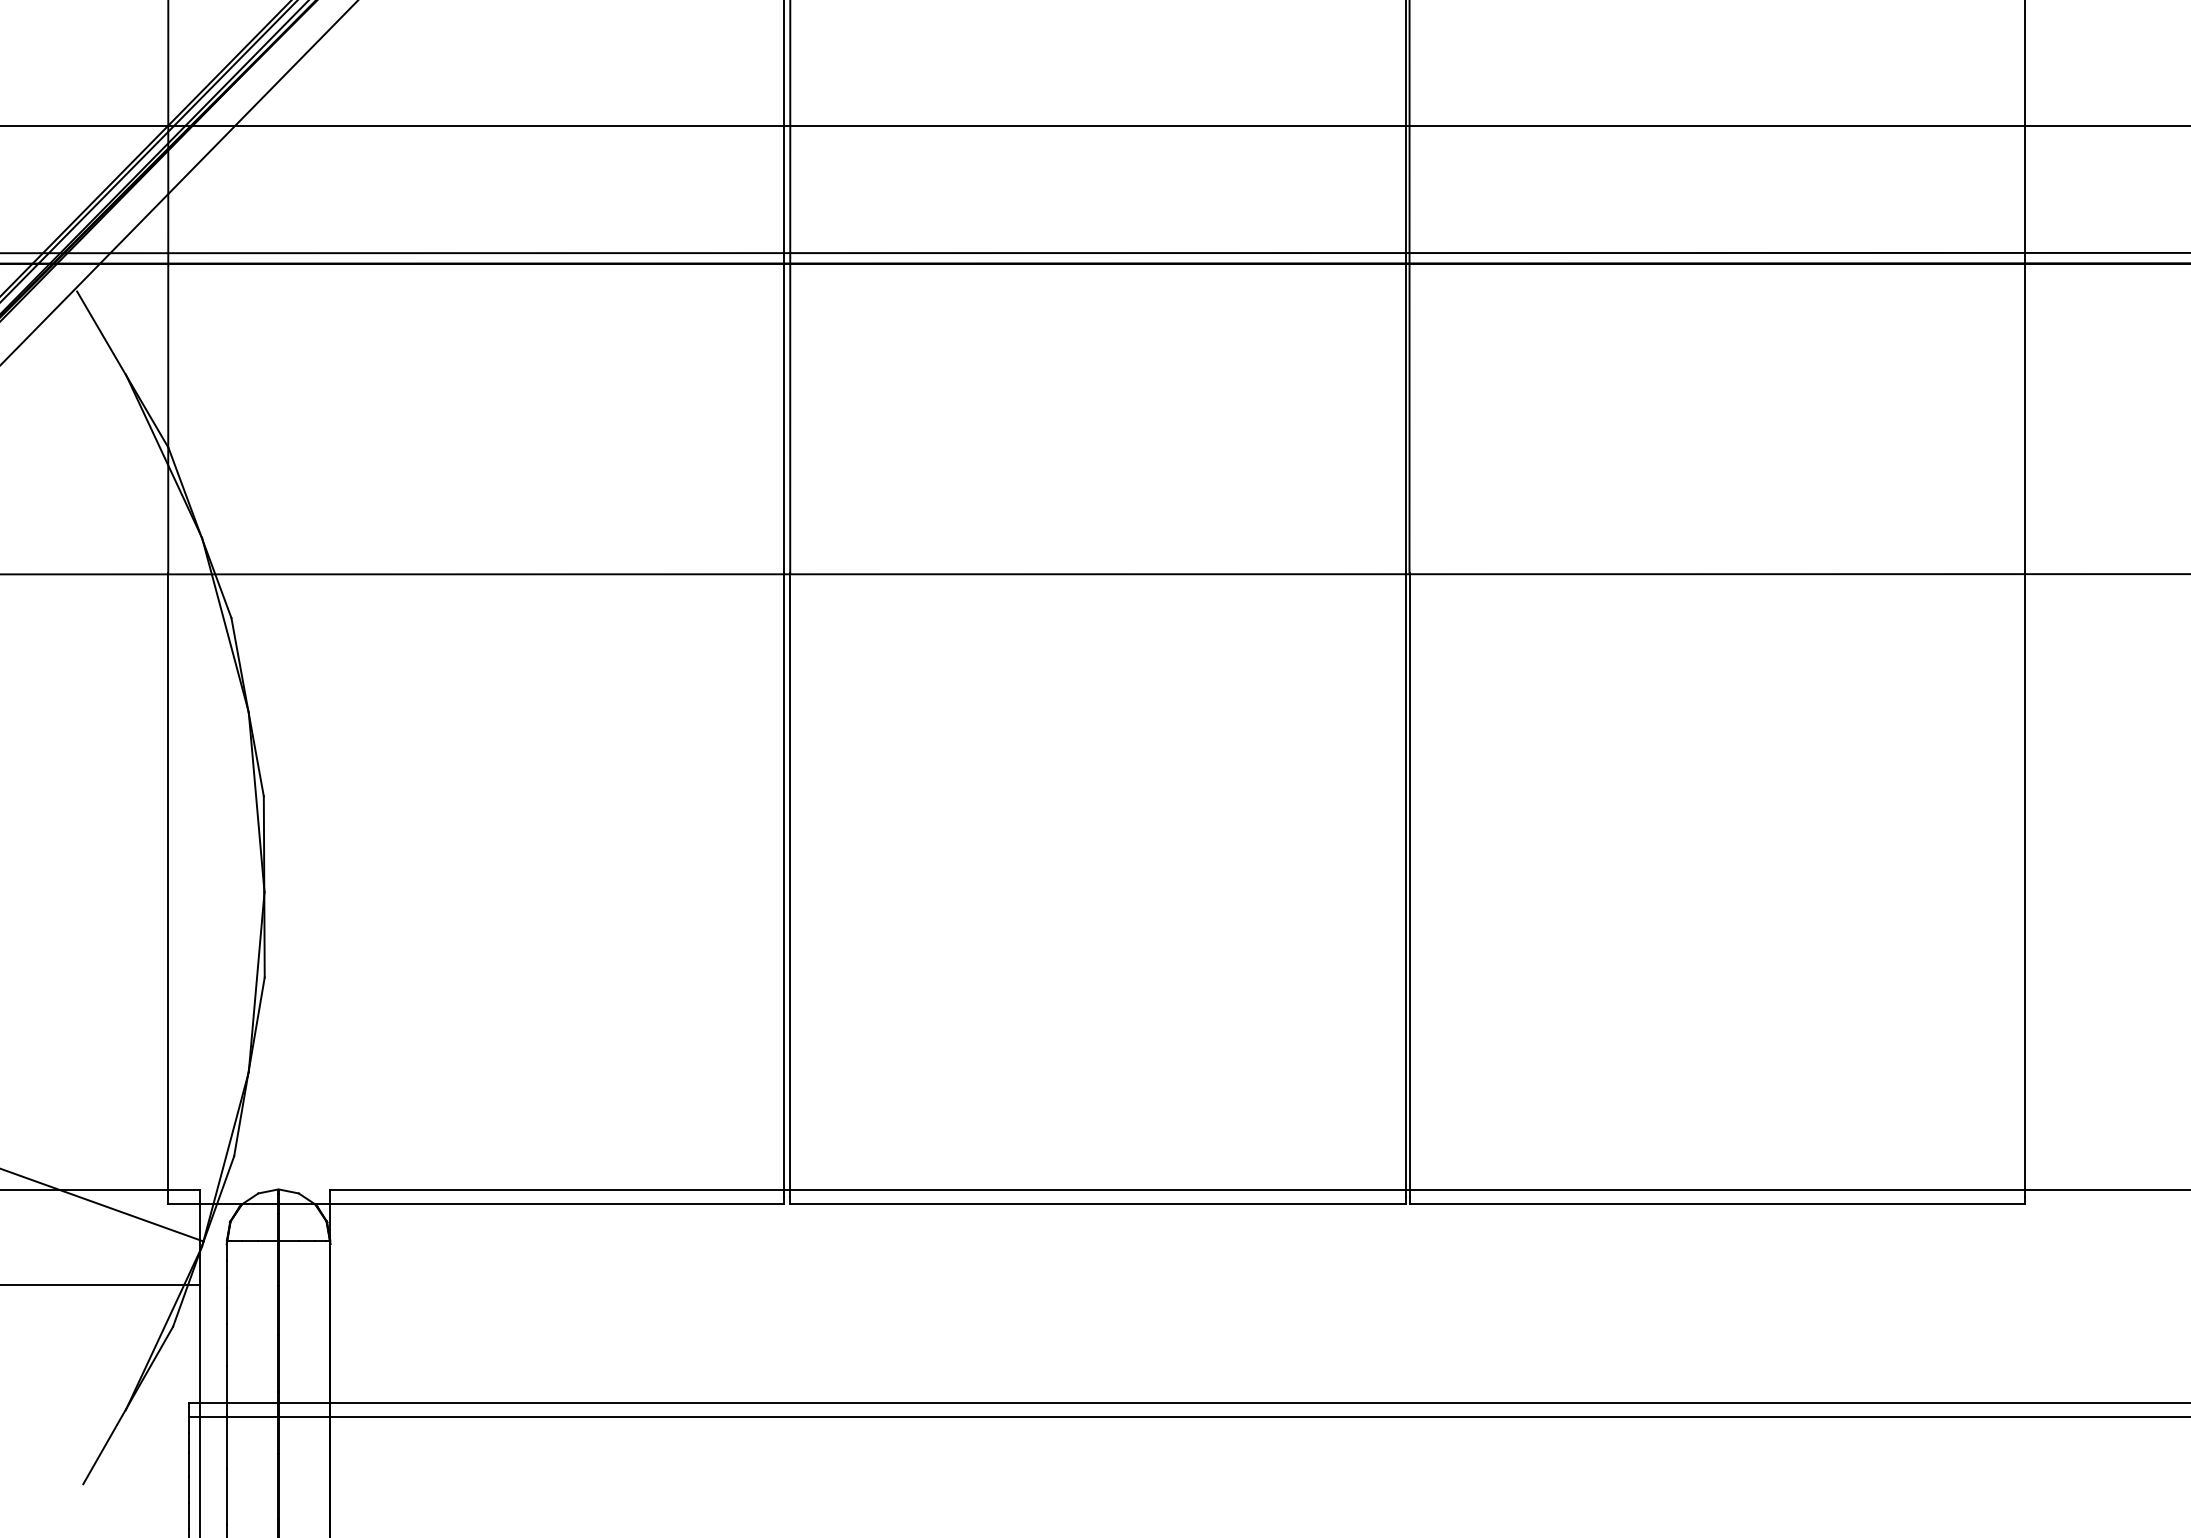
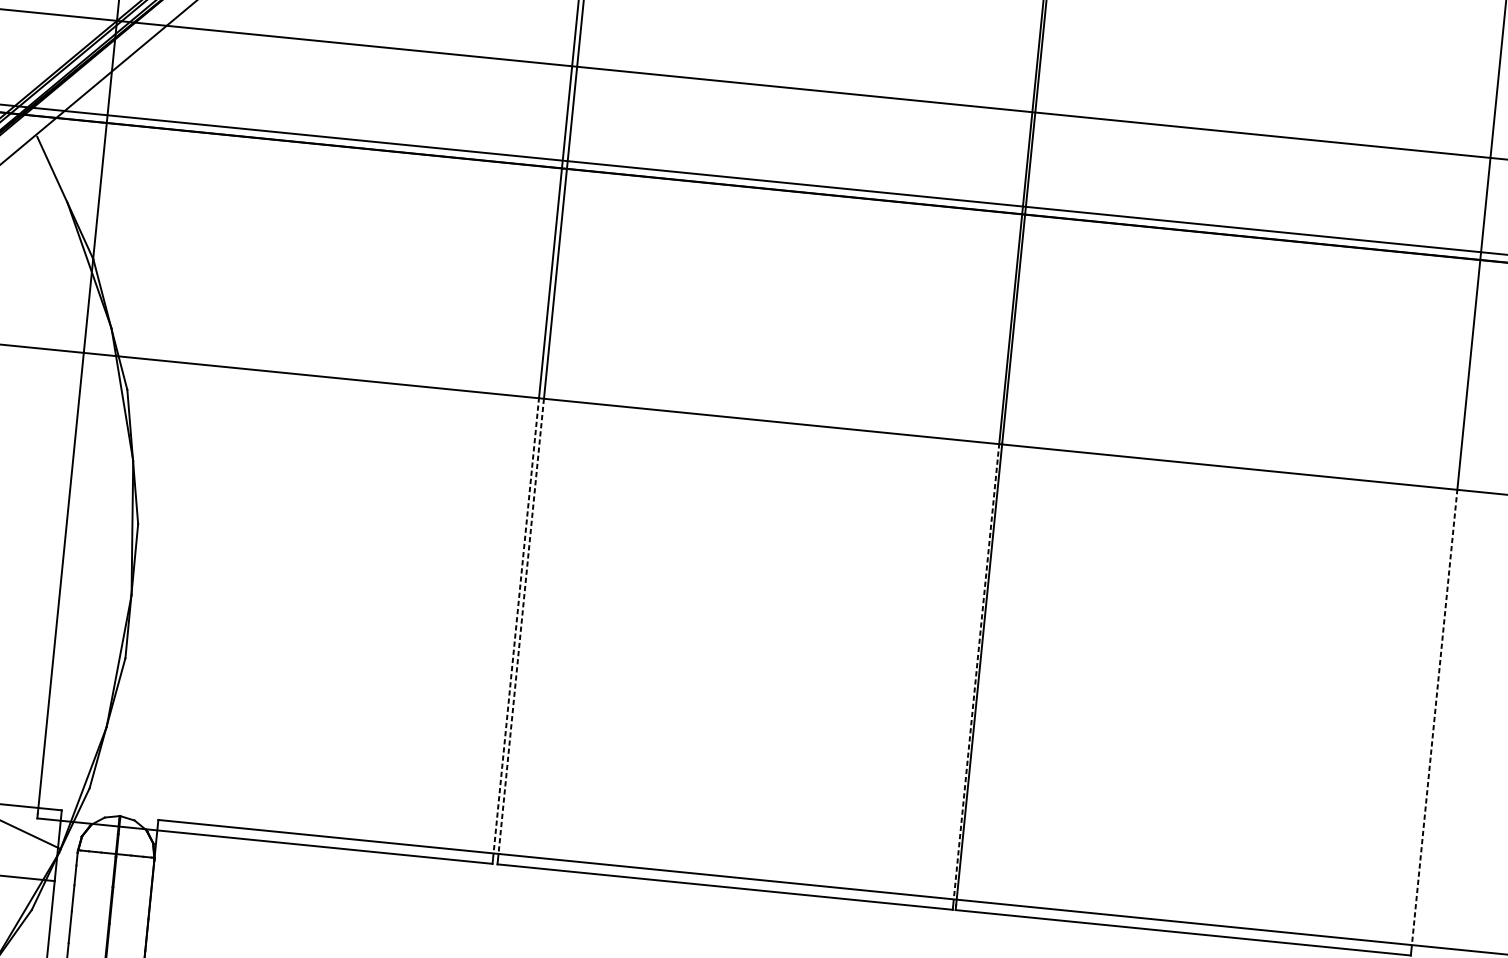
line: (790, 884) -> (521, 628), solid -> dashed
line: (783, 885) -> (516, 628), solid -> dashed
line: (1405, 885) -> (976, 674), solid -> dashed
line: (2024, 885) -> (1434, 720), solid -> dashed

